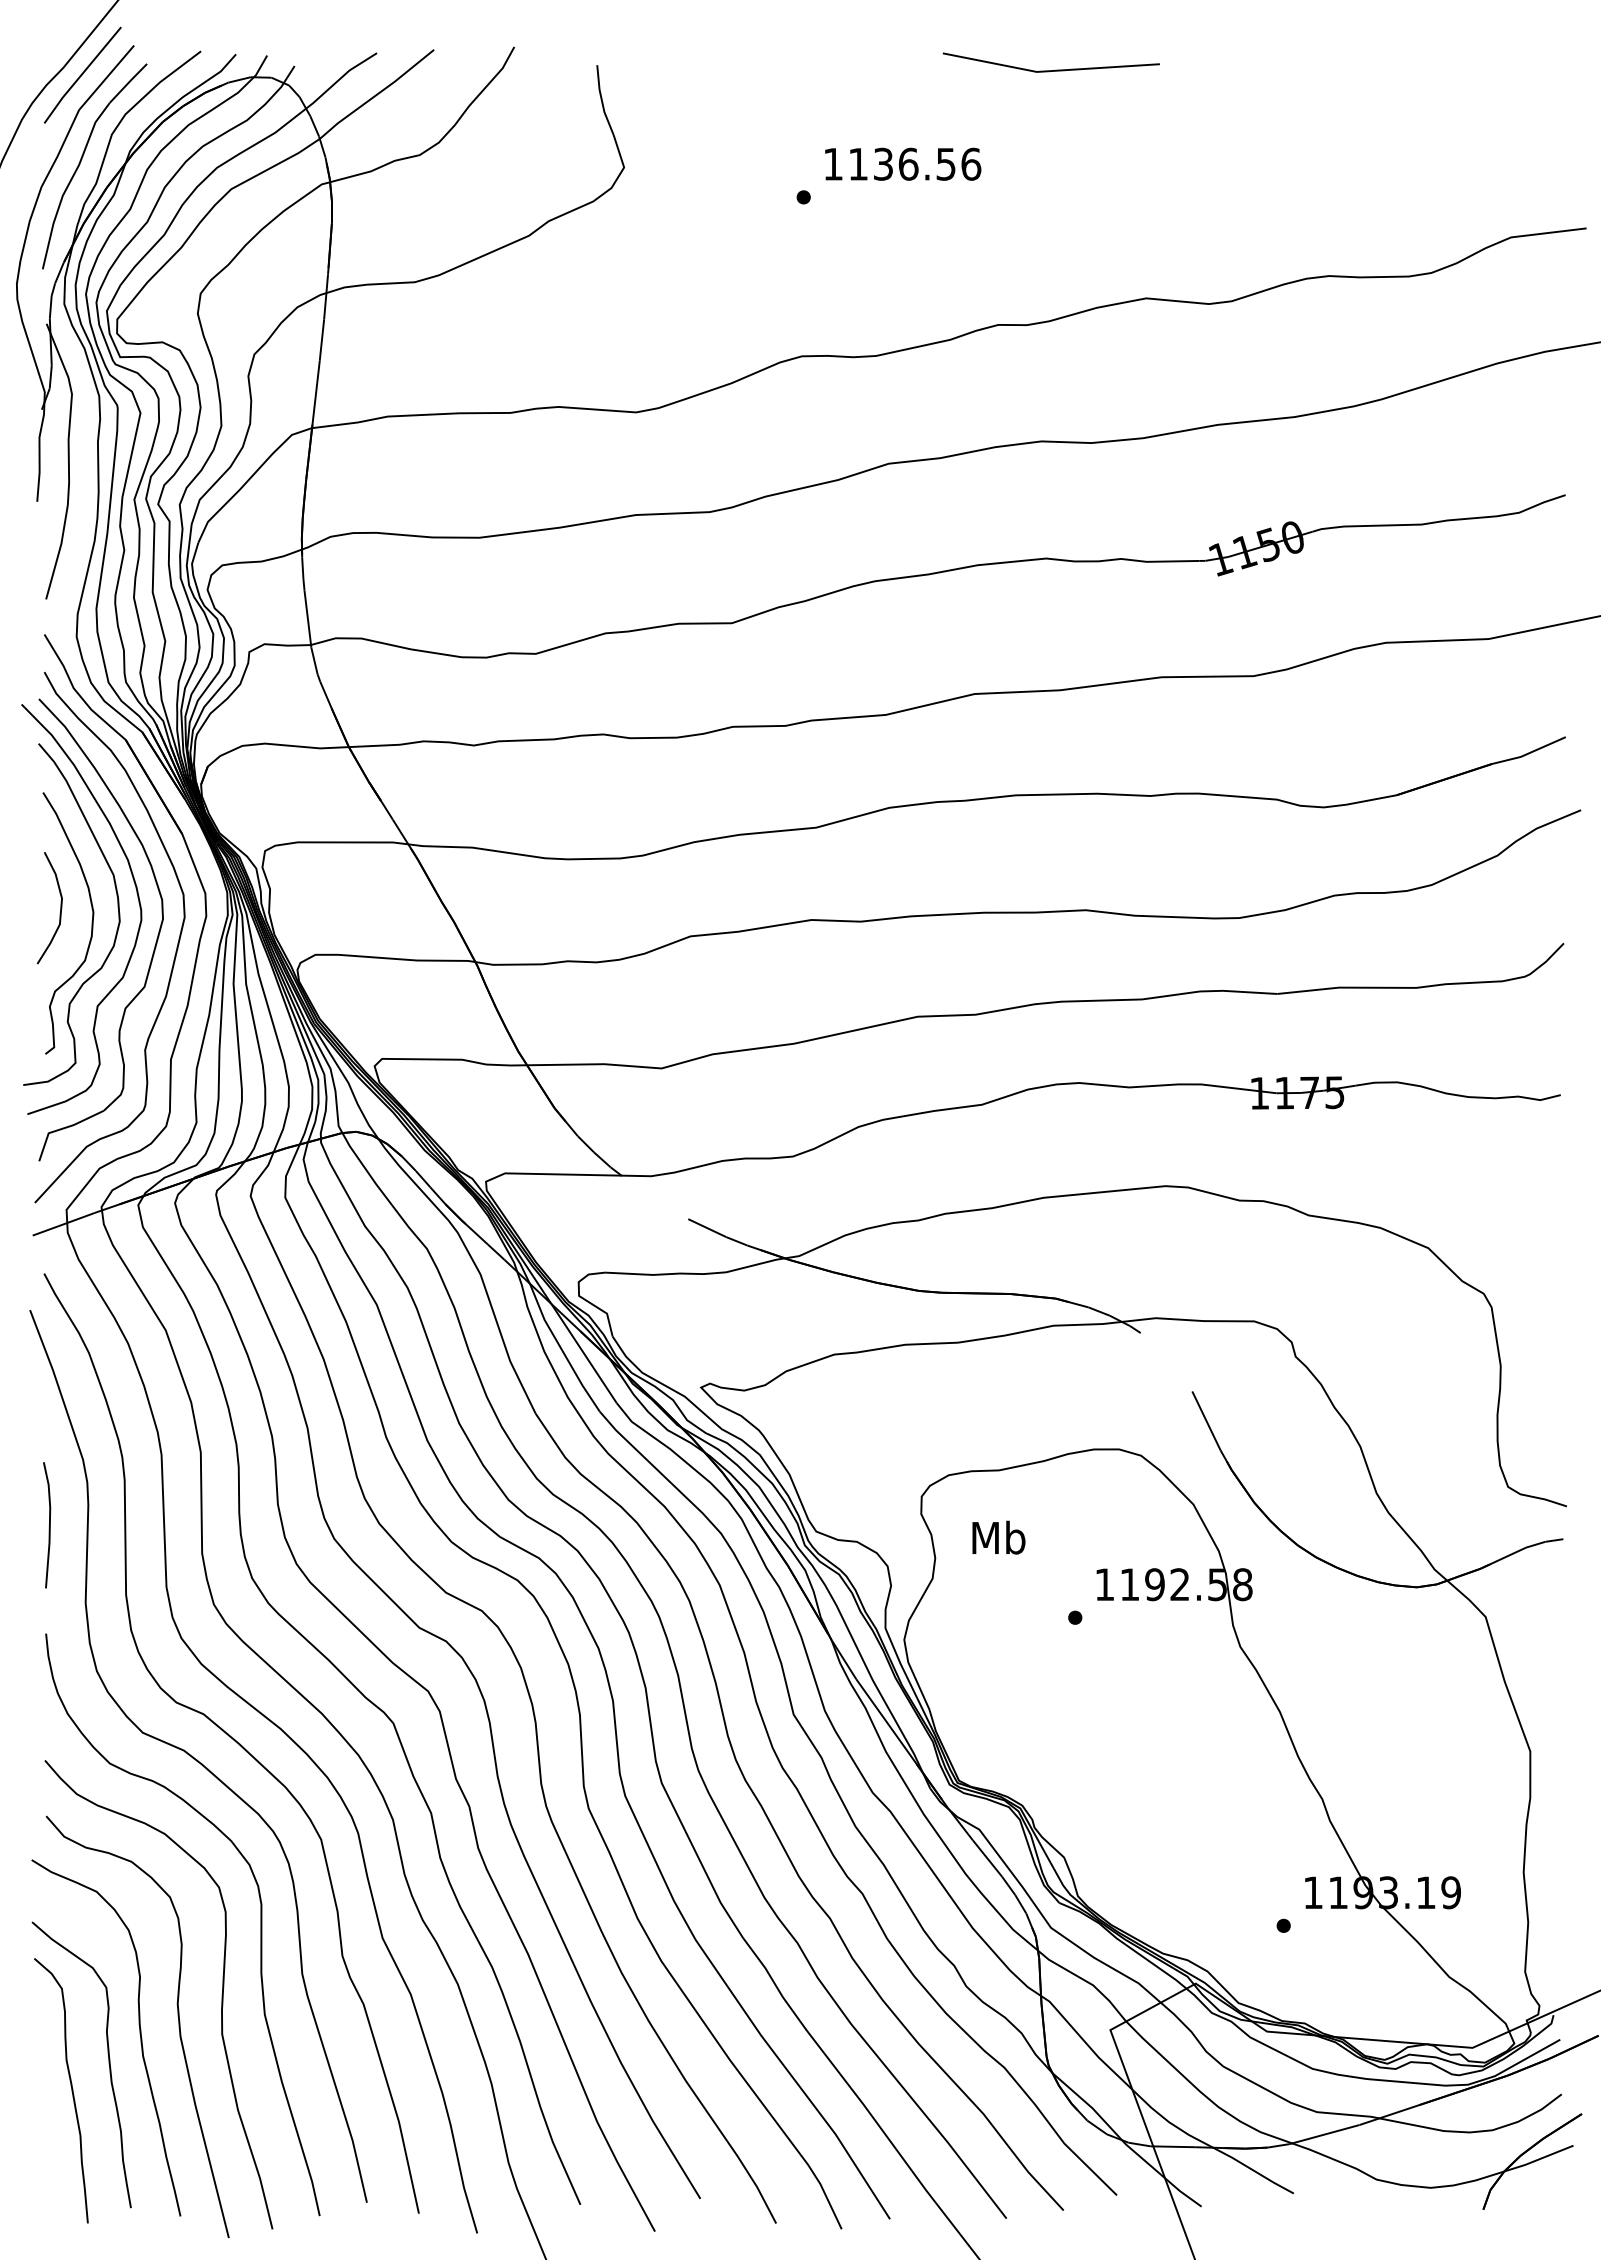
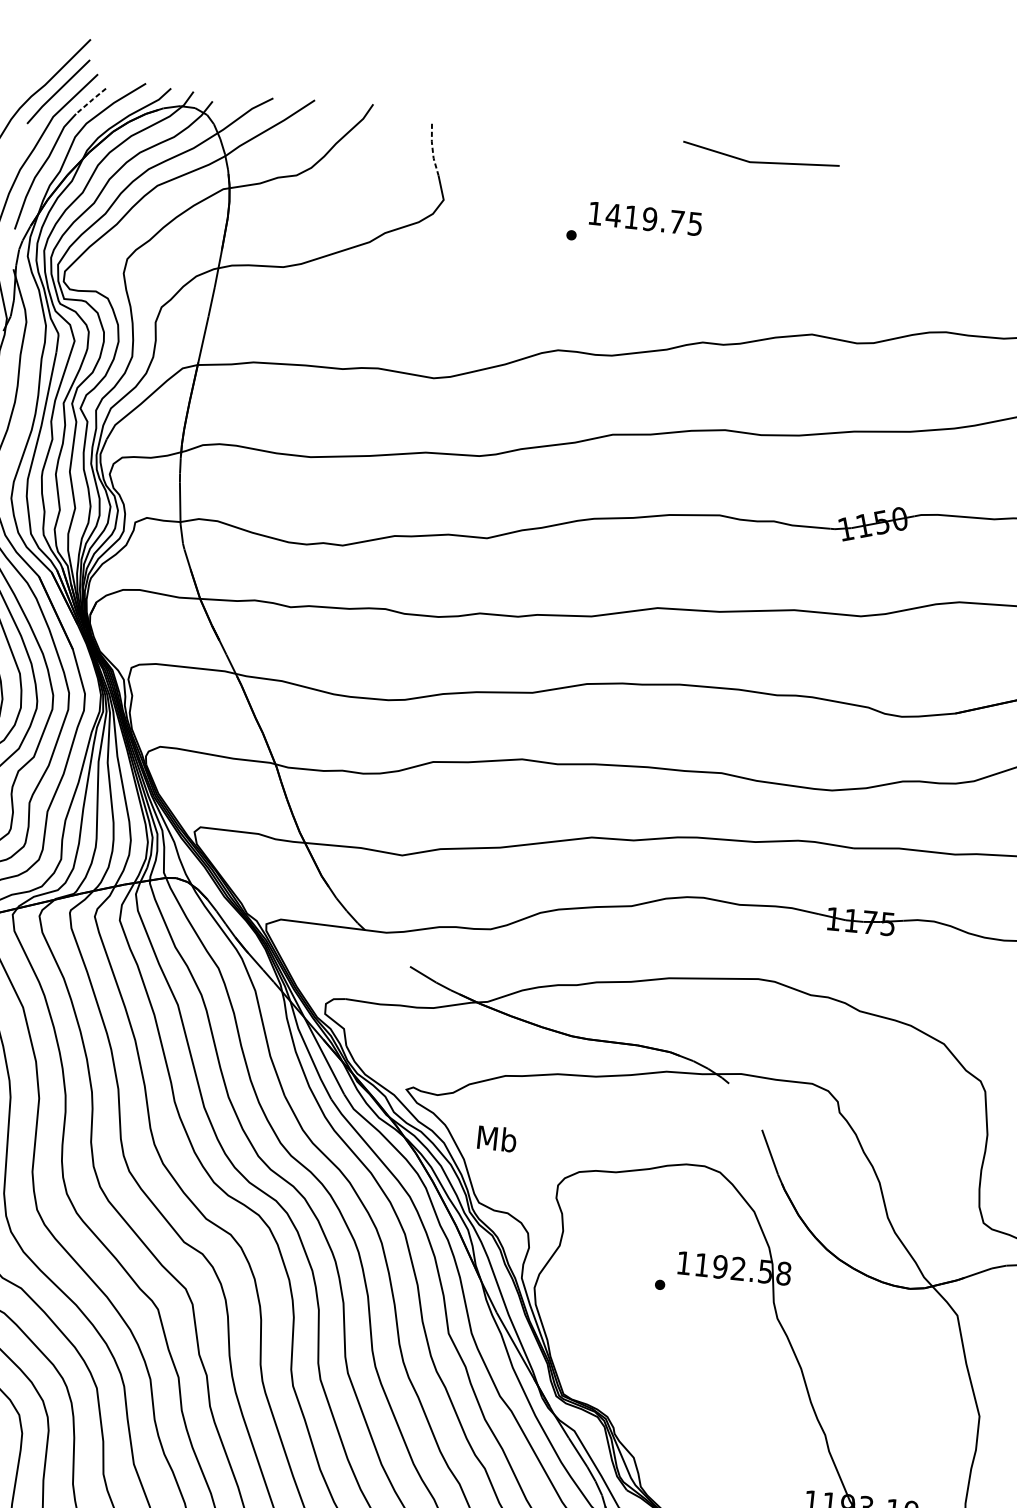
line: (128, 82) -> (91, 100), solid -> dashed
line: (602, 101) -> (433, 150), solid -> dashed
text: (914, 163) -> (654, 219), 1136.56 -> 1419.75
text: (998, 1537) -> (496, 1138), moved

